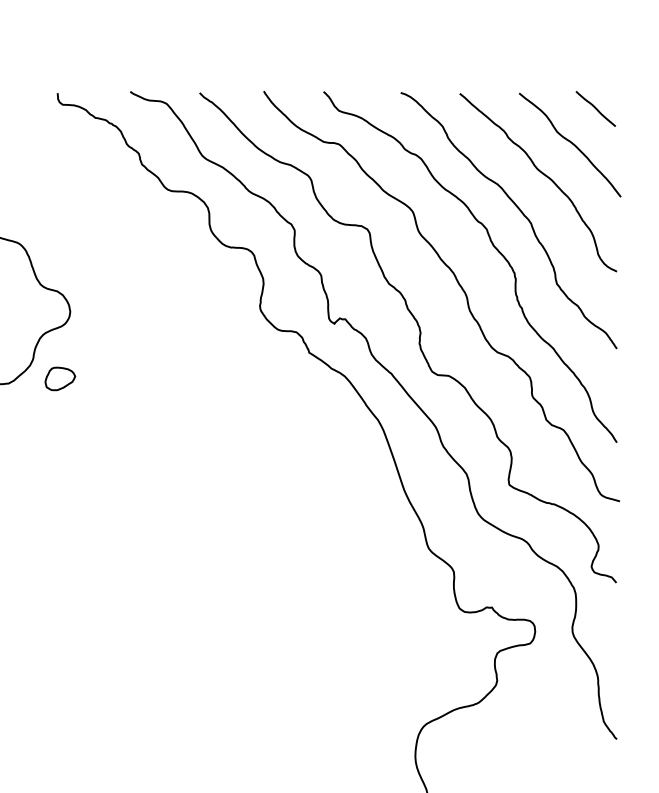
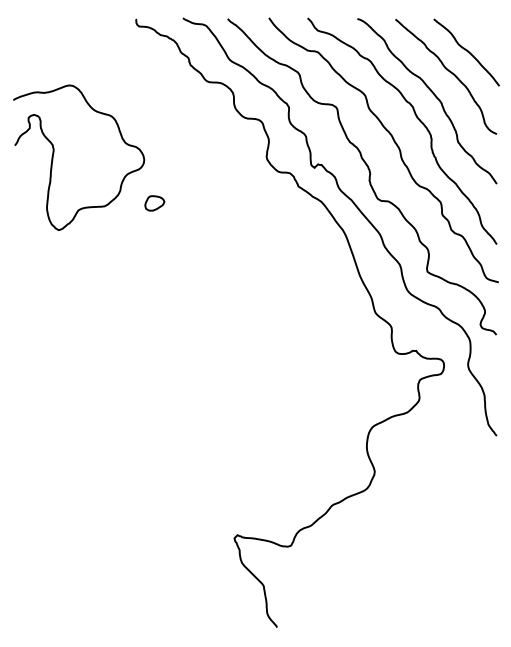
line: (596, 109) -> (483, 29), removed
part: (59, 379) -> (154, 203), moved

